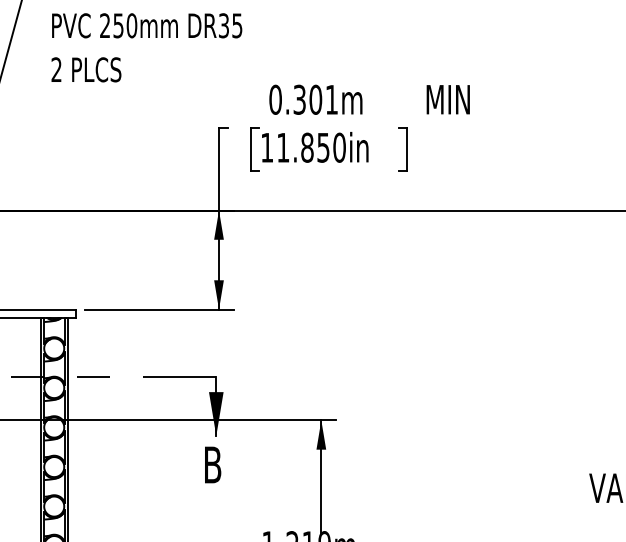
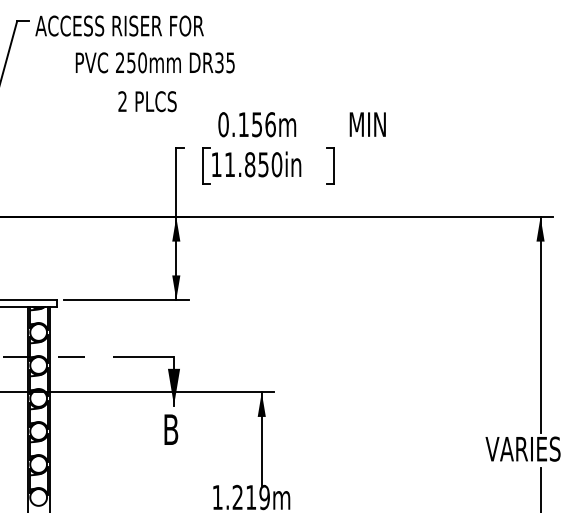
text: (146, 25) -> (154, 62), moved
text: (86, 69) -> (147, 101), moved
text: (315, 99) -> (256, 124), 0.301m -> 0.156m

